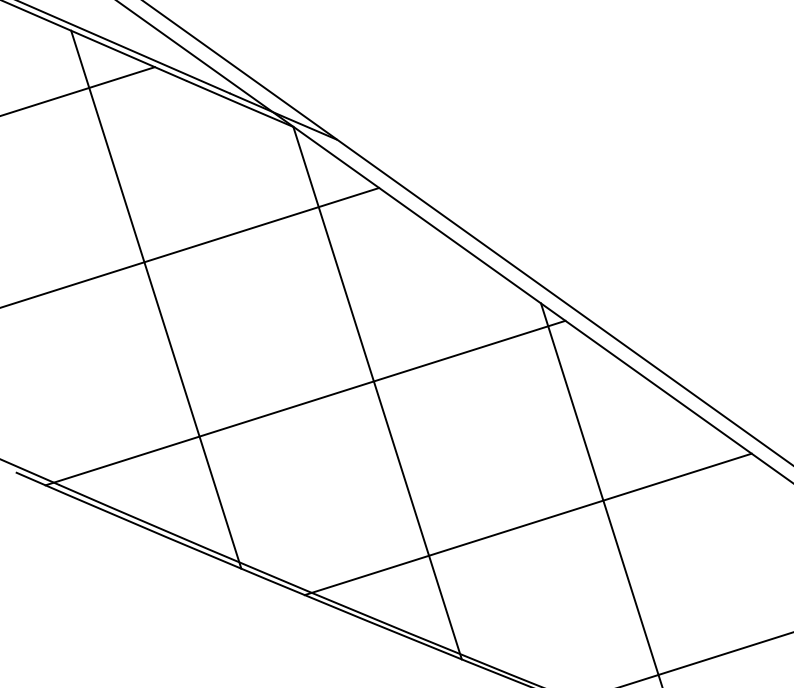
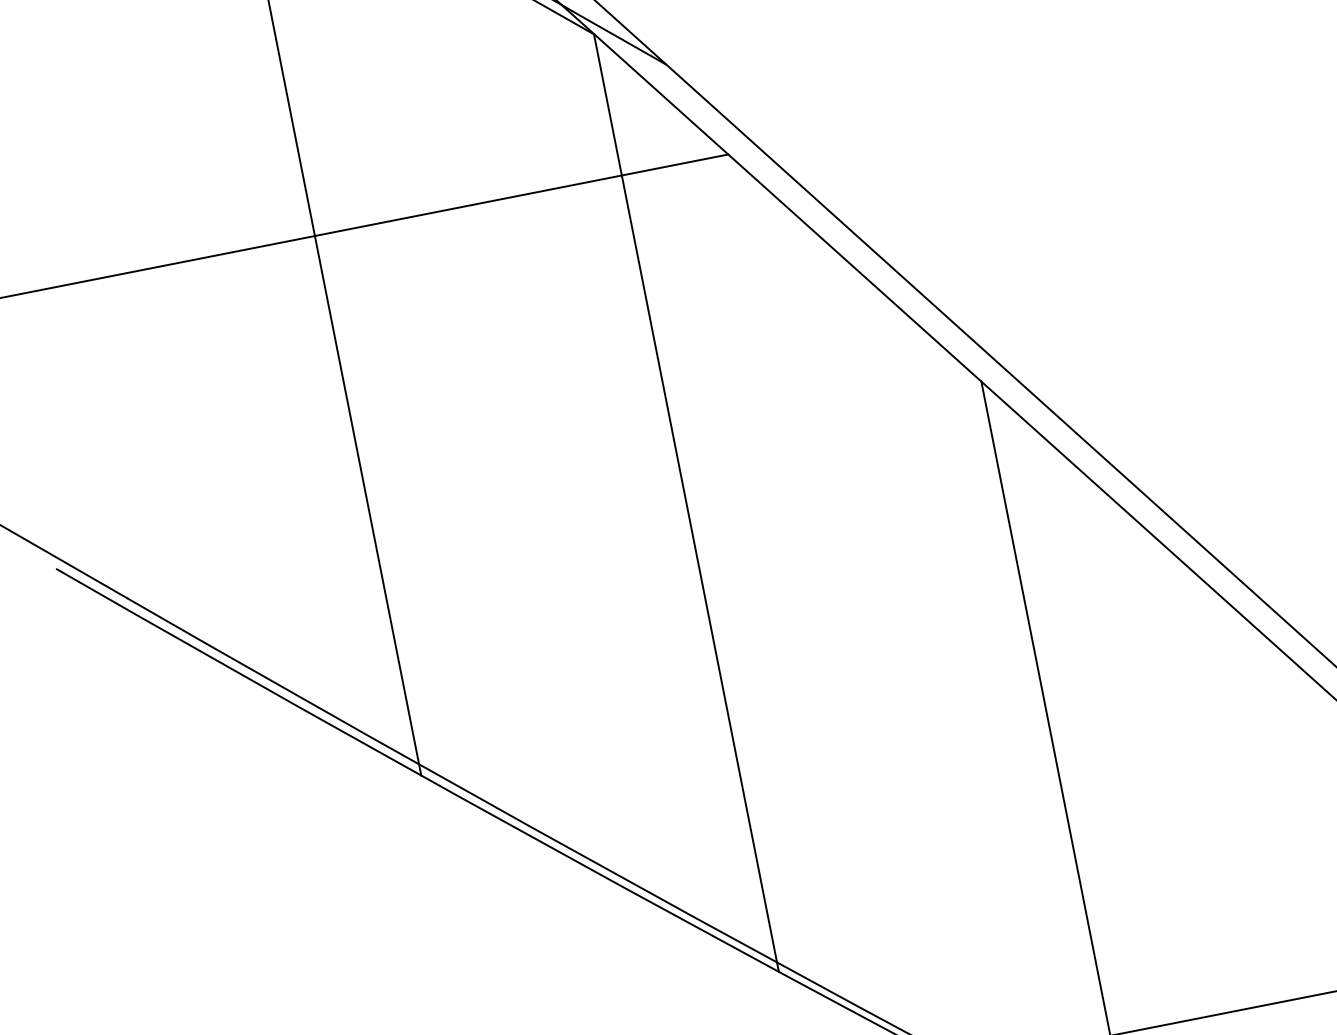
line: (305, 402) -> (562, 505), removed
line: (527, 524) -> (916, 754), removed

